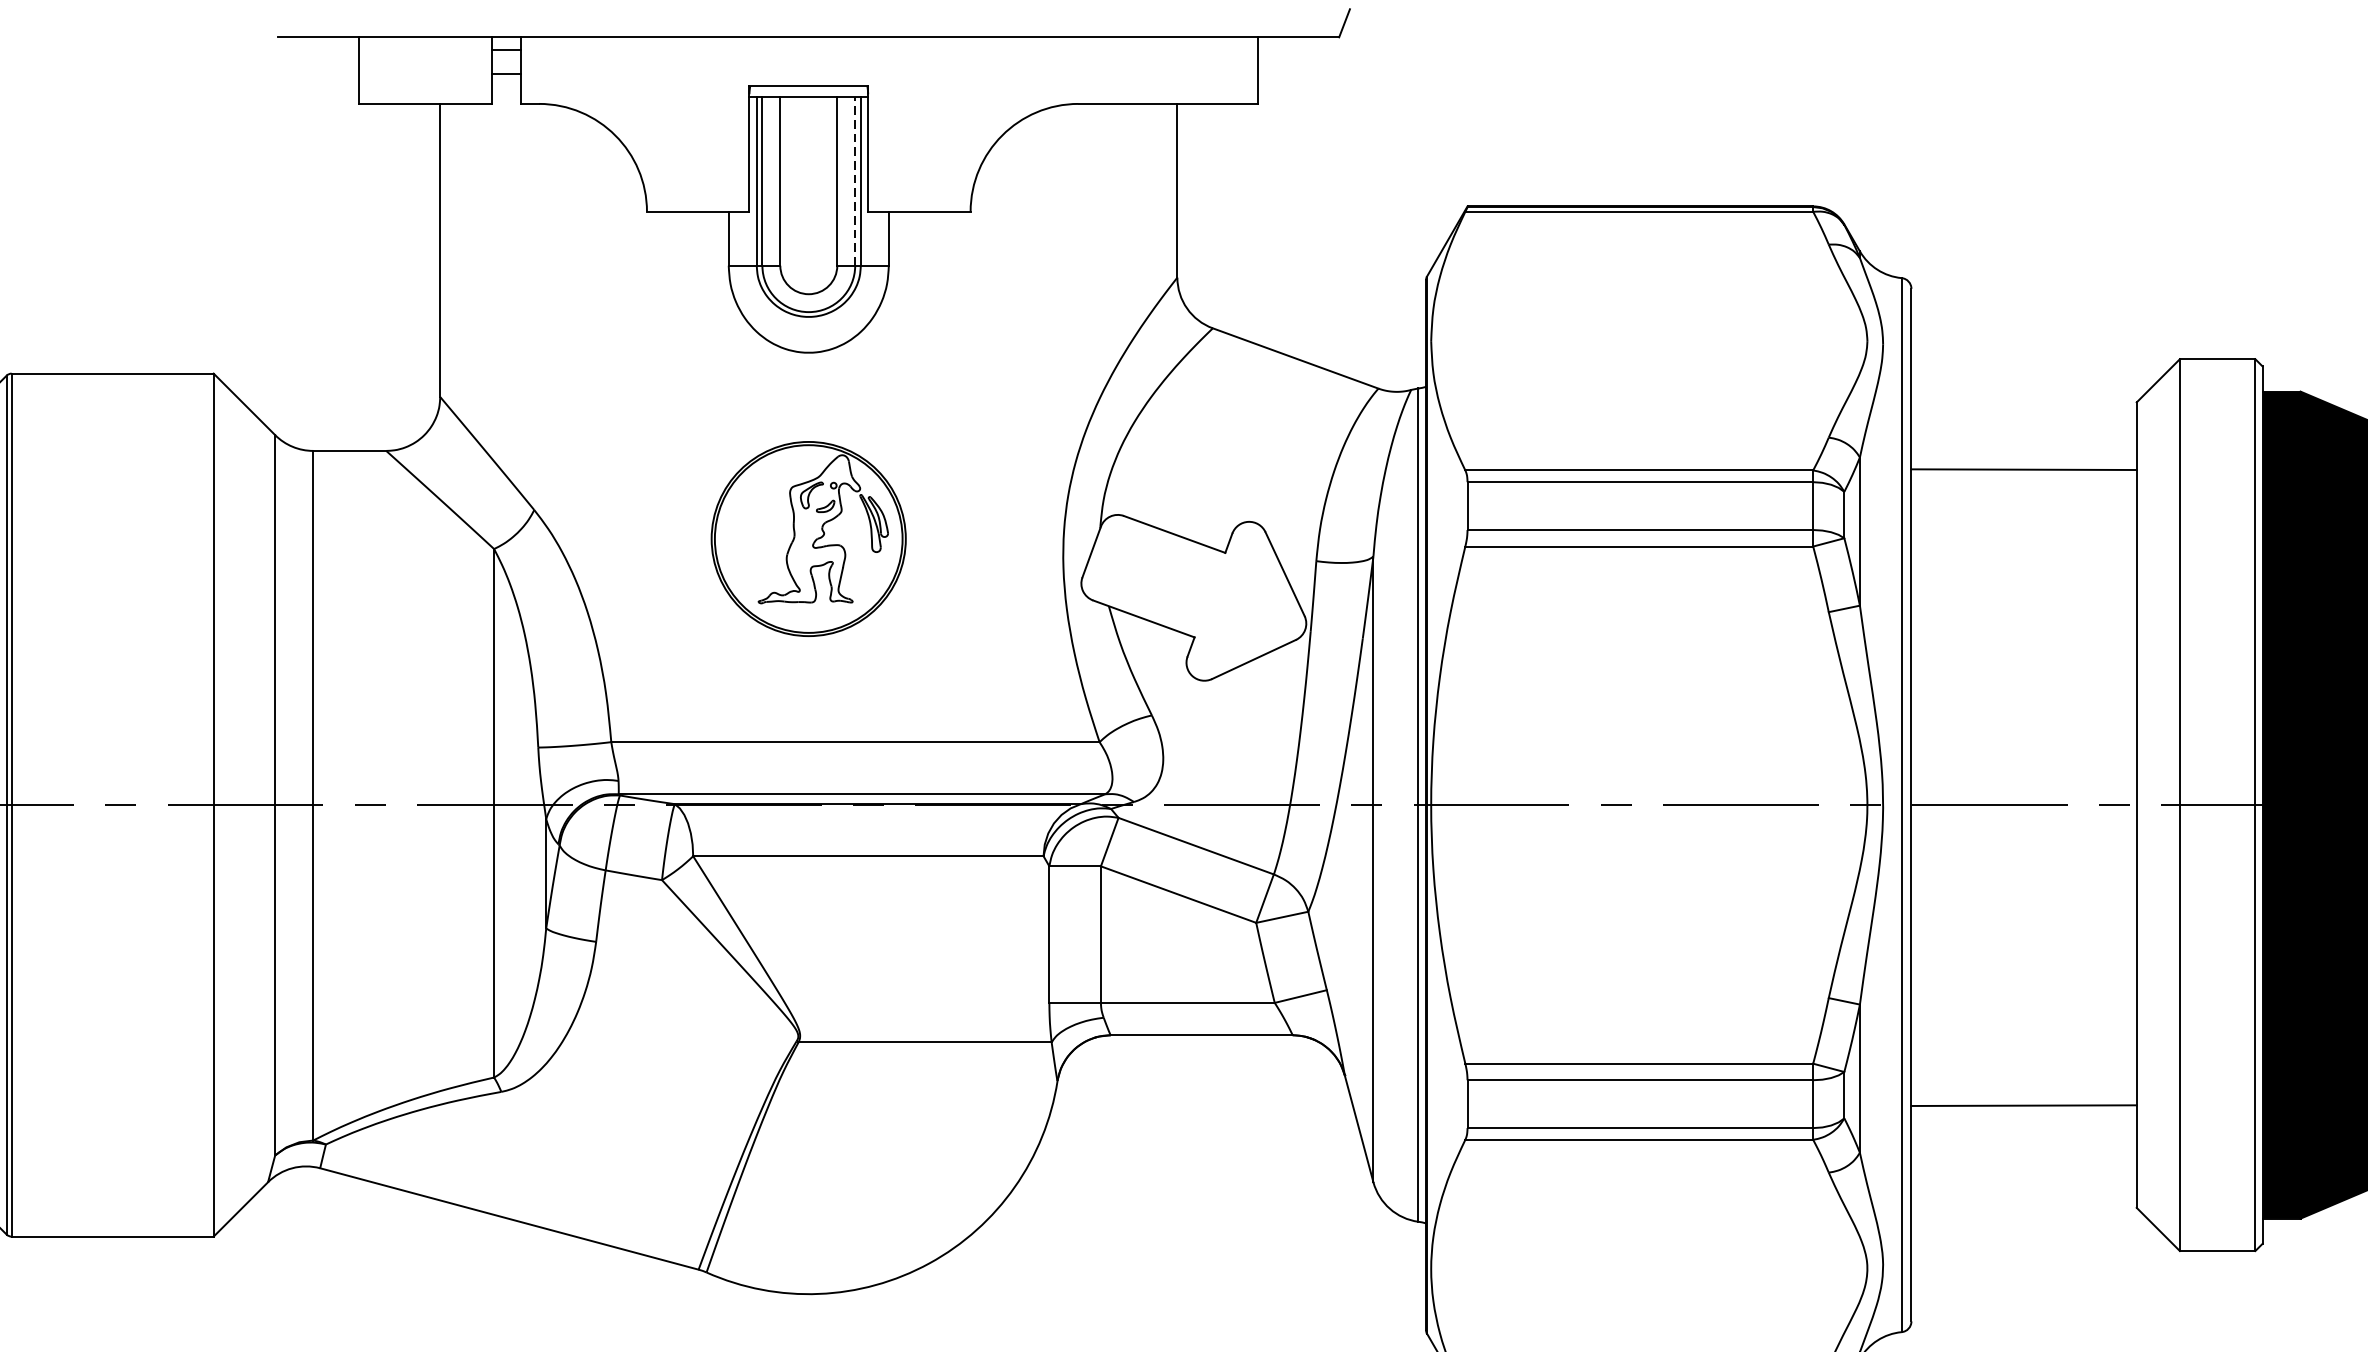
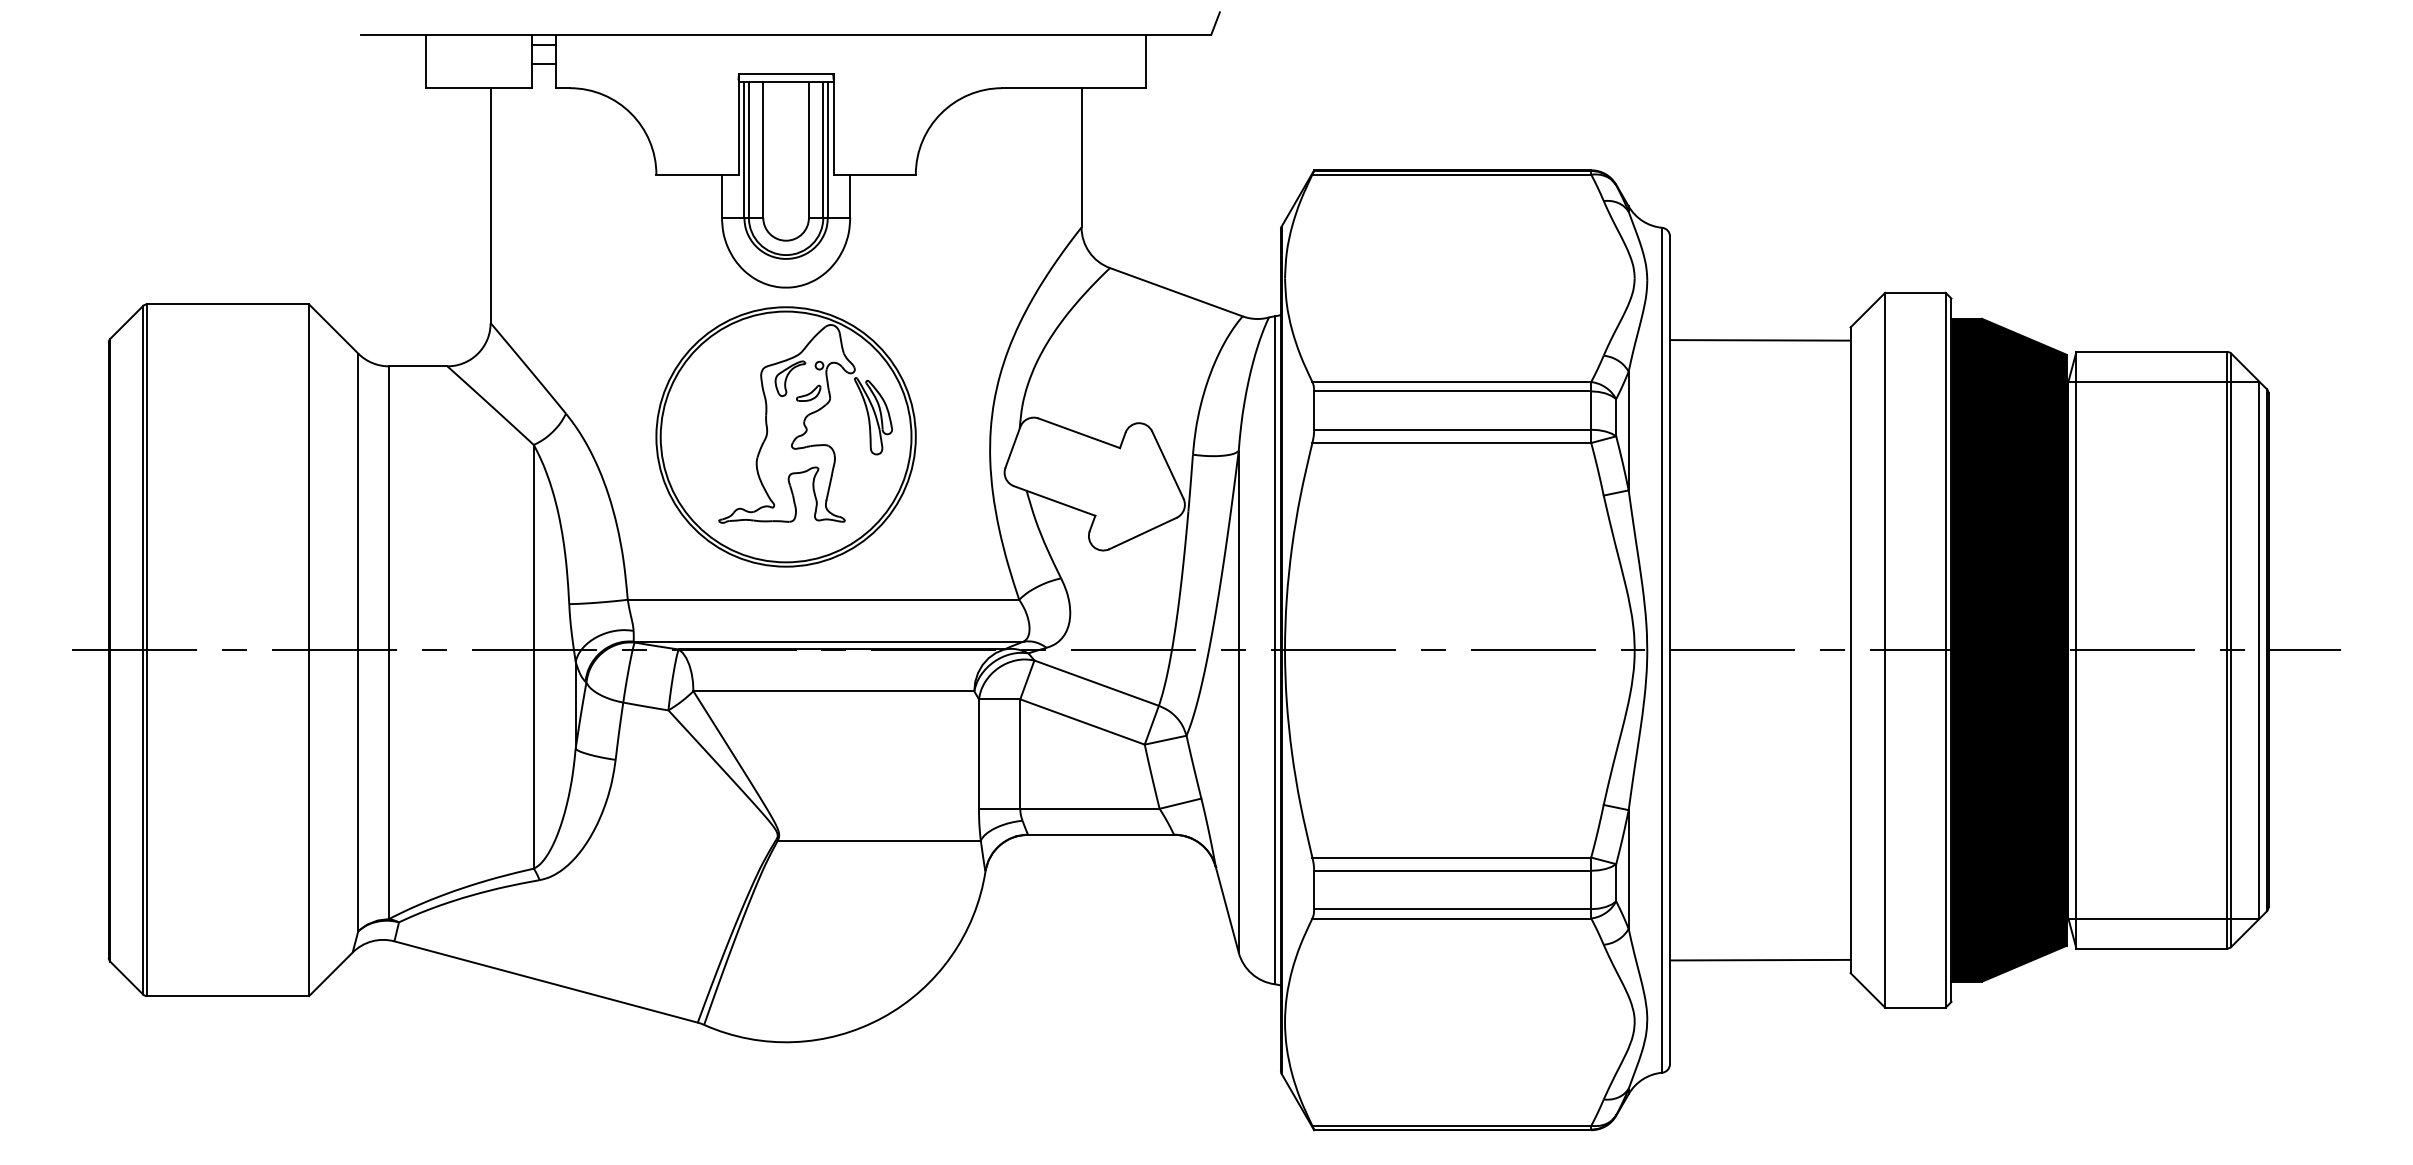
line: (855, 181) -> (823, 150), dashed -> solid
line: (2024, 469) -> (1760, 340), moved
part: (808, 538) -> (785, 436), size x1.67
line: (2024, 1104) -> (1760, 959), moved

